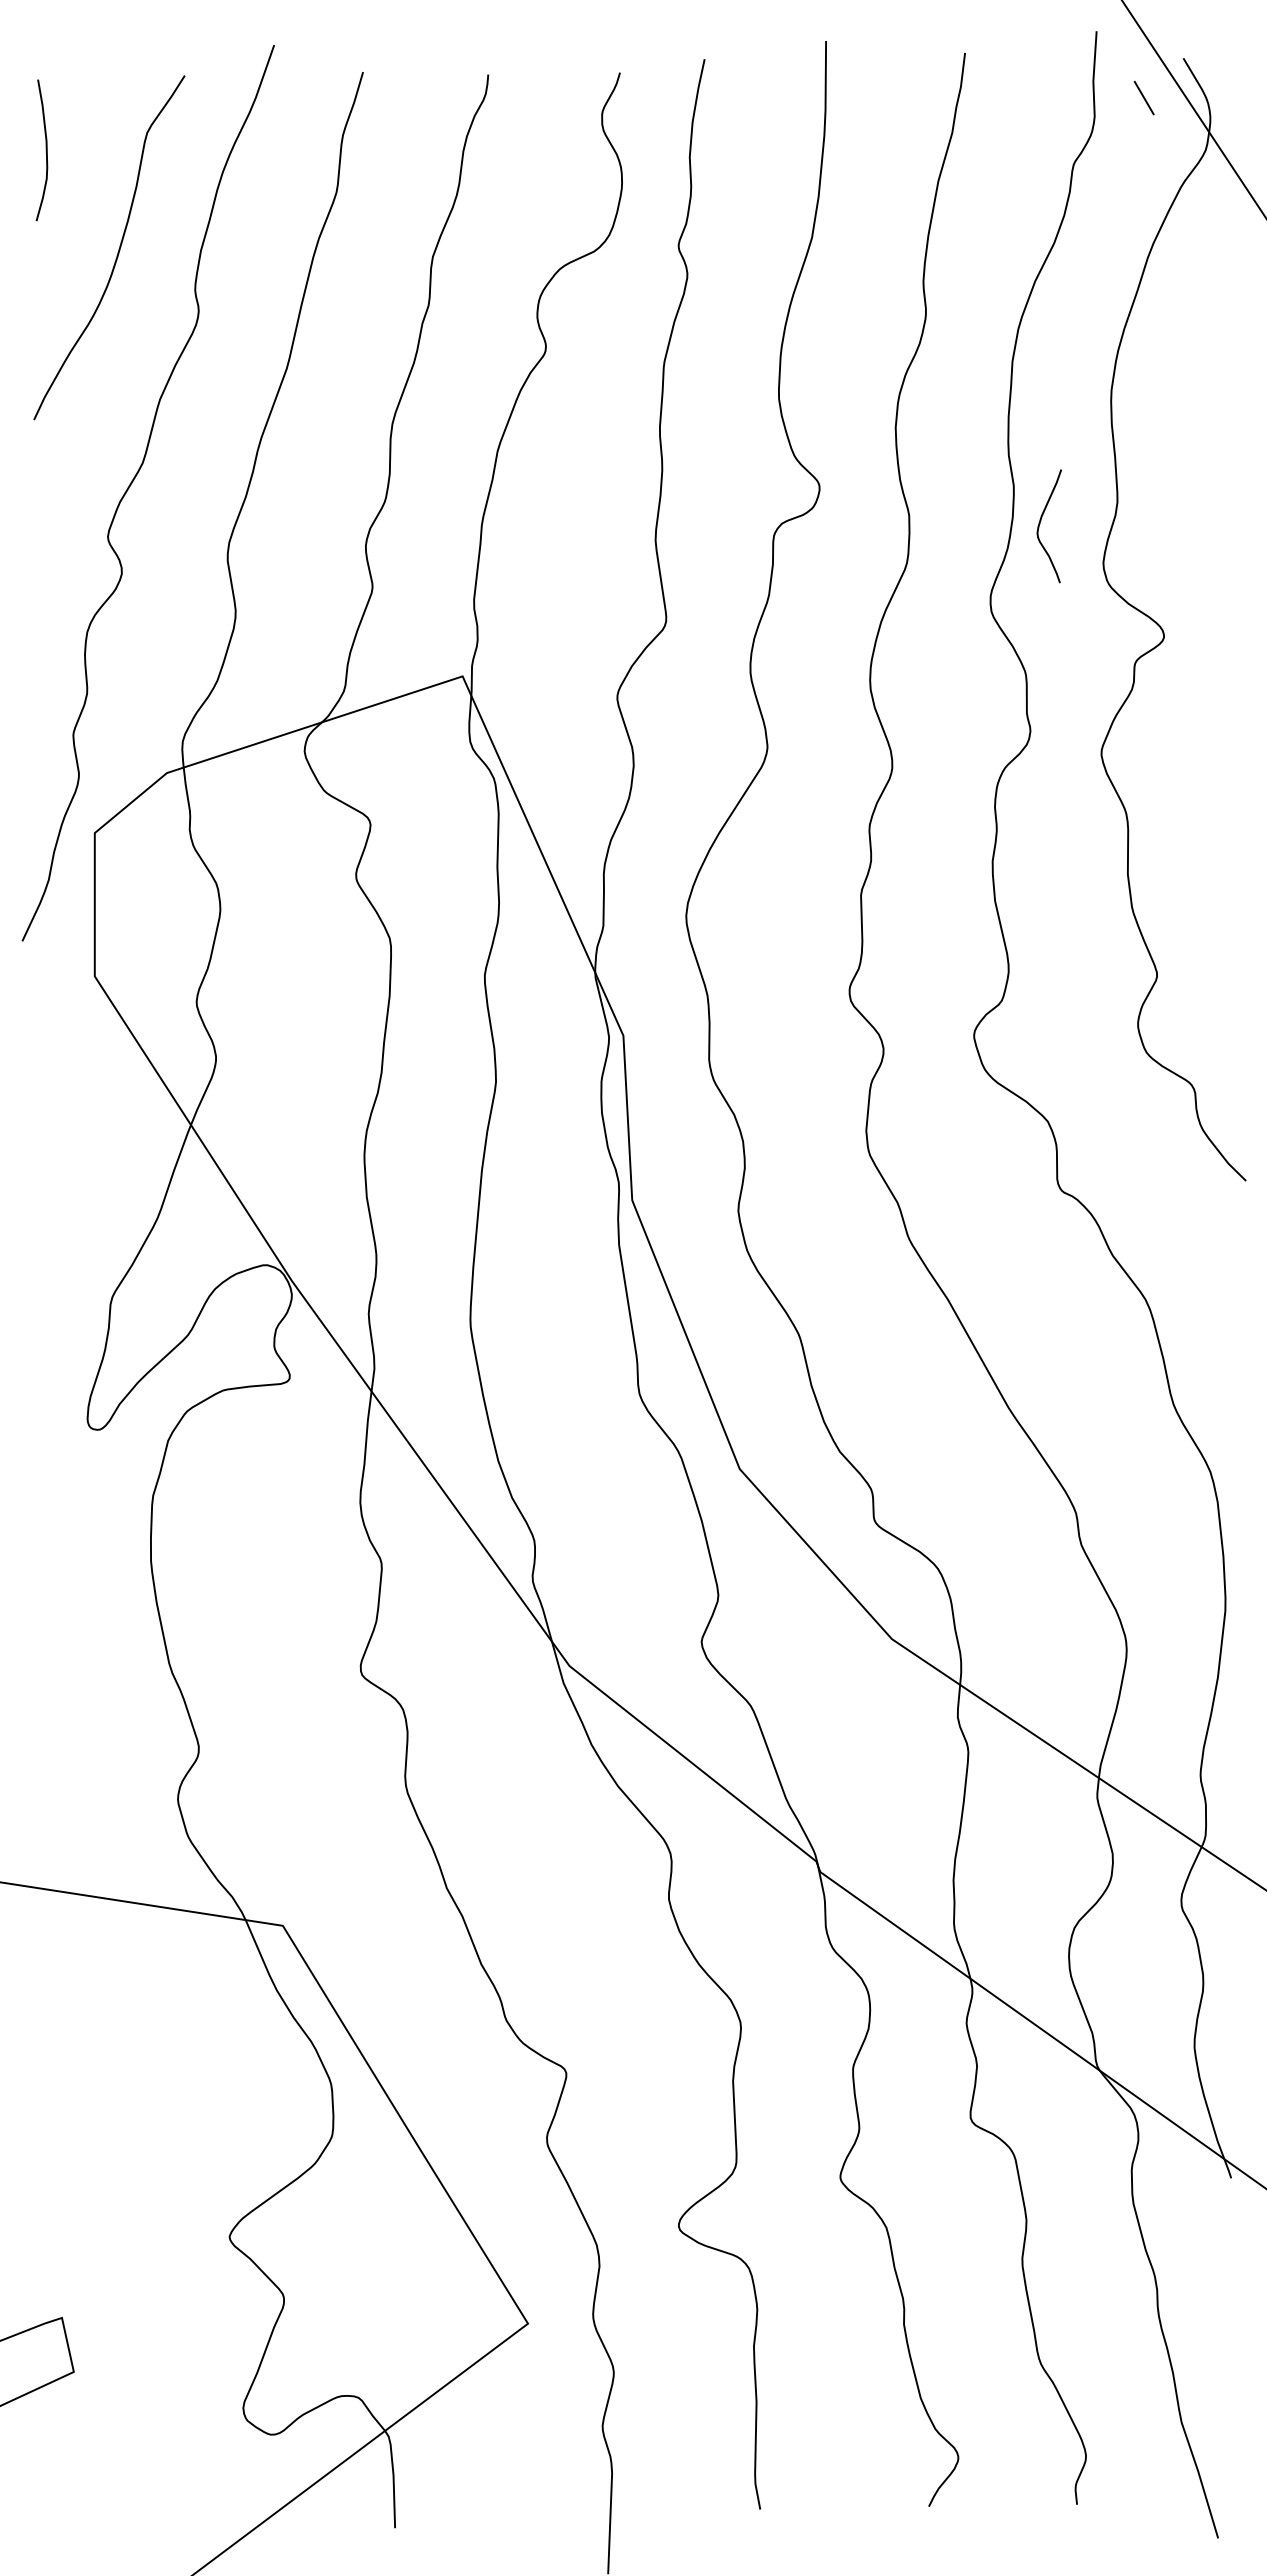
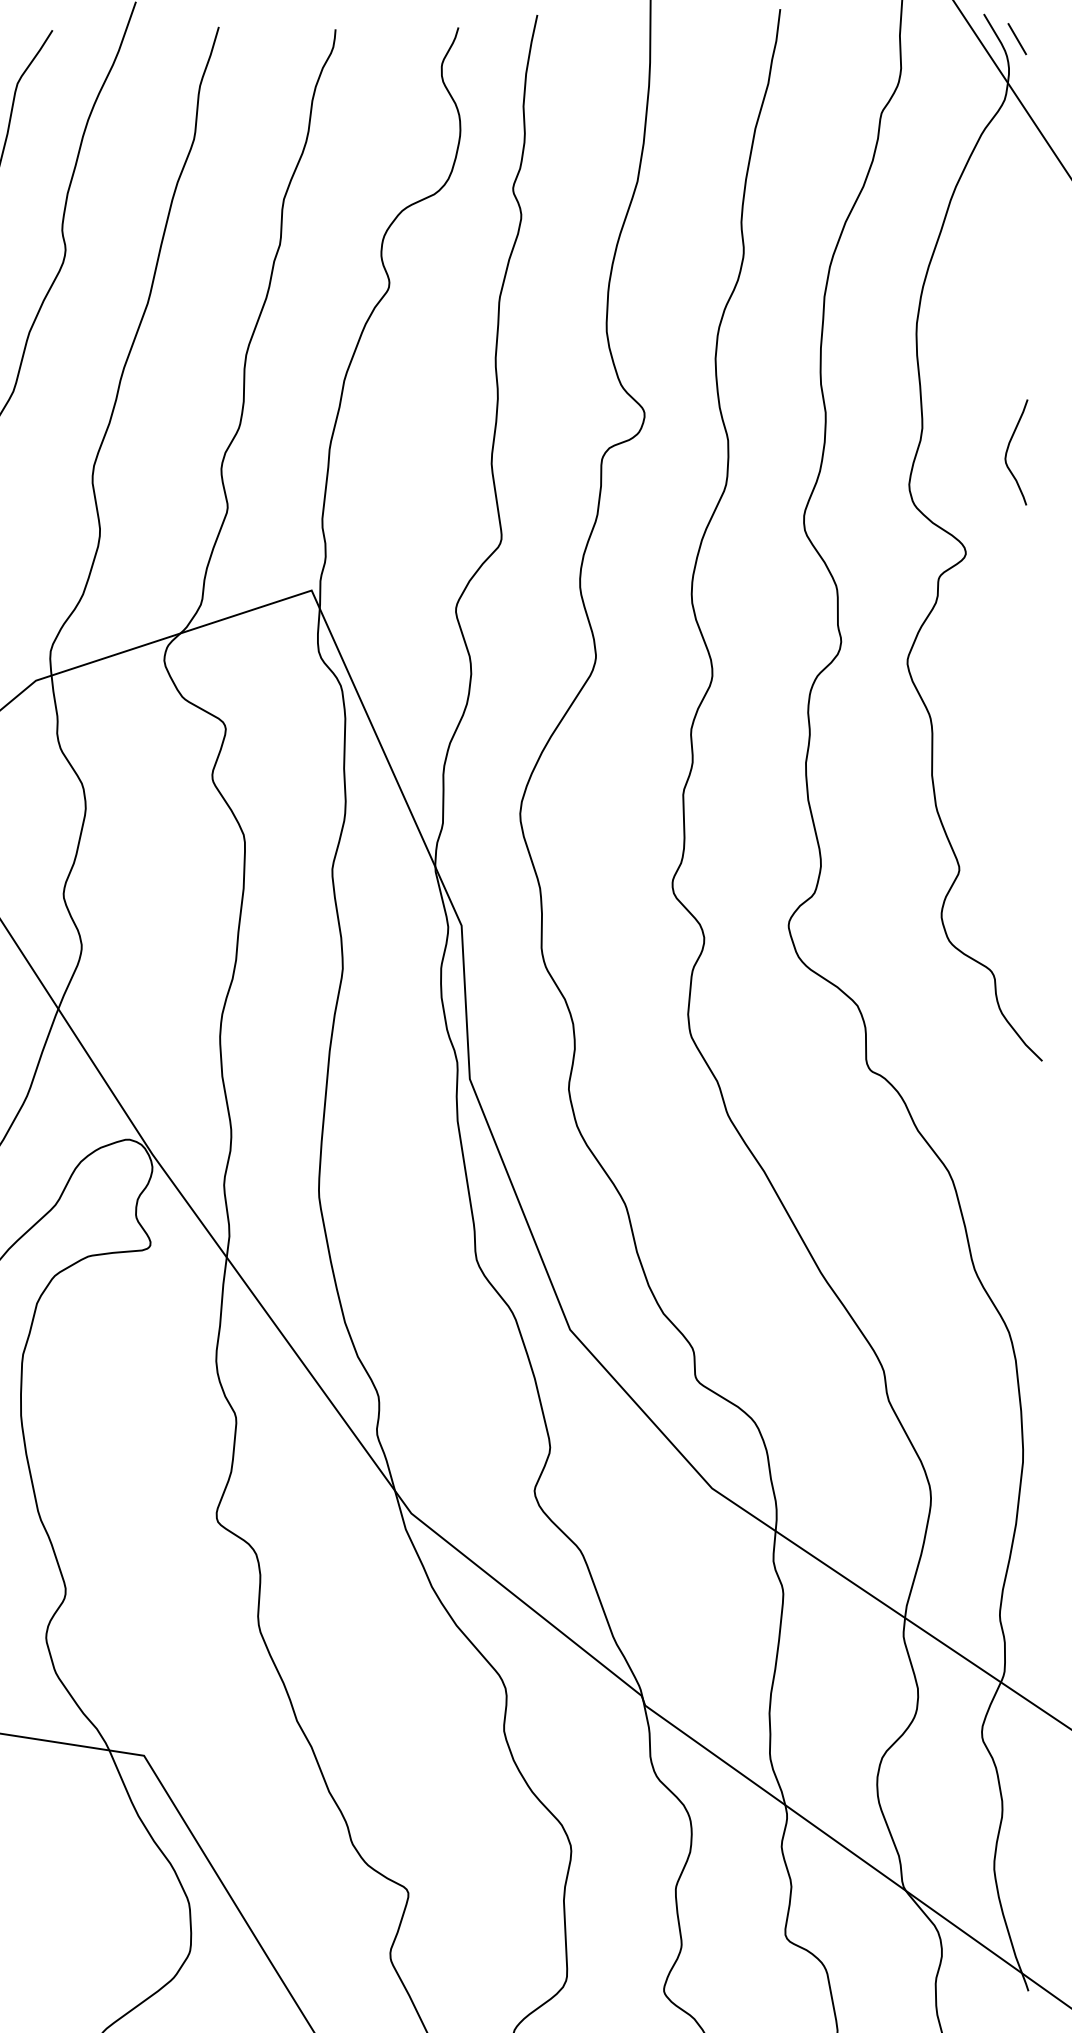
line: (1143, 98) -> (1016, 39), moved
curve: (1040, 524) -> (1008, 450), moved

